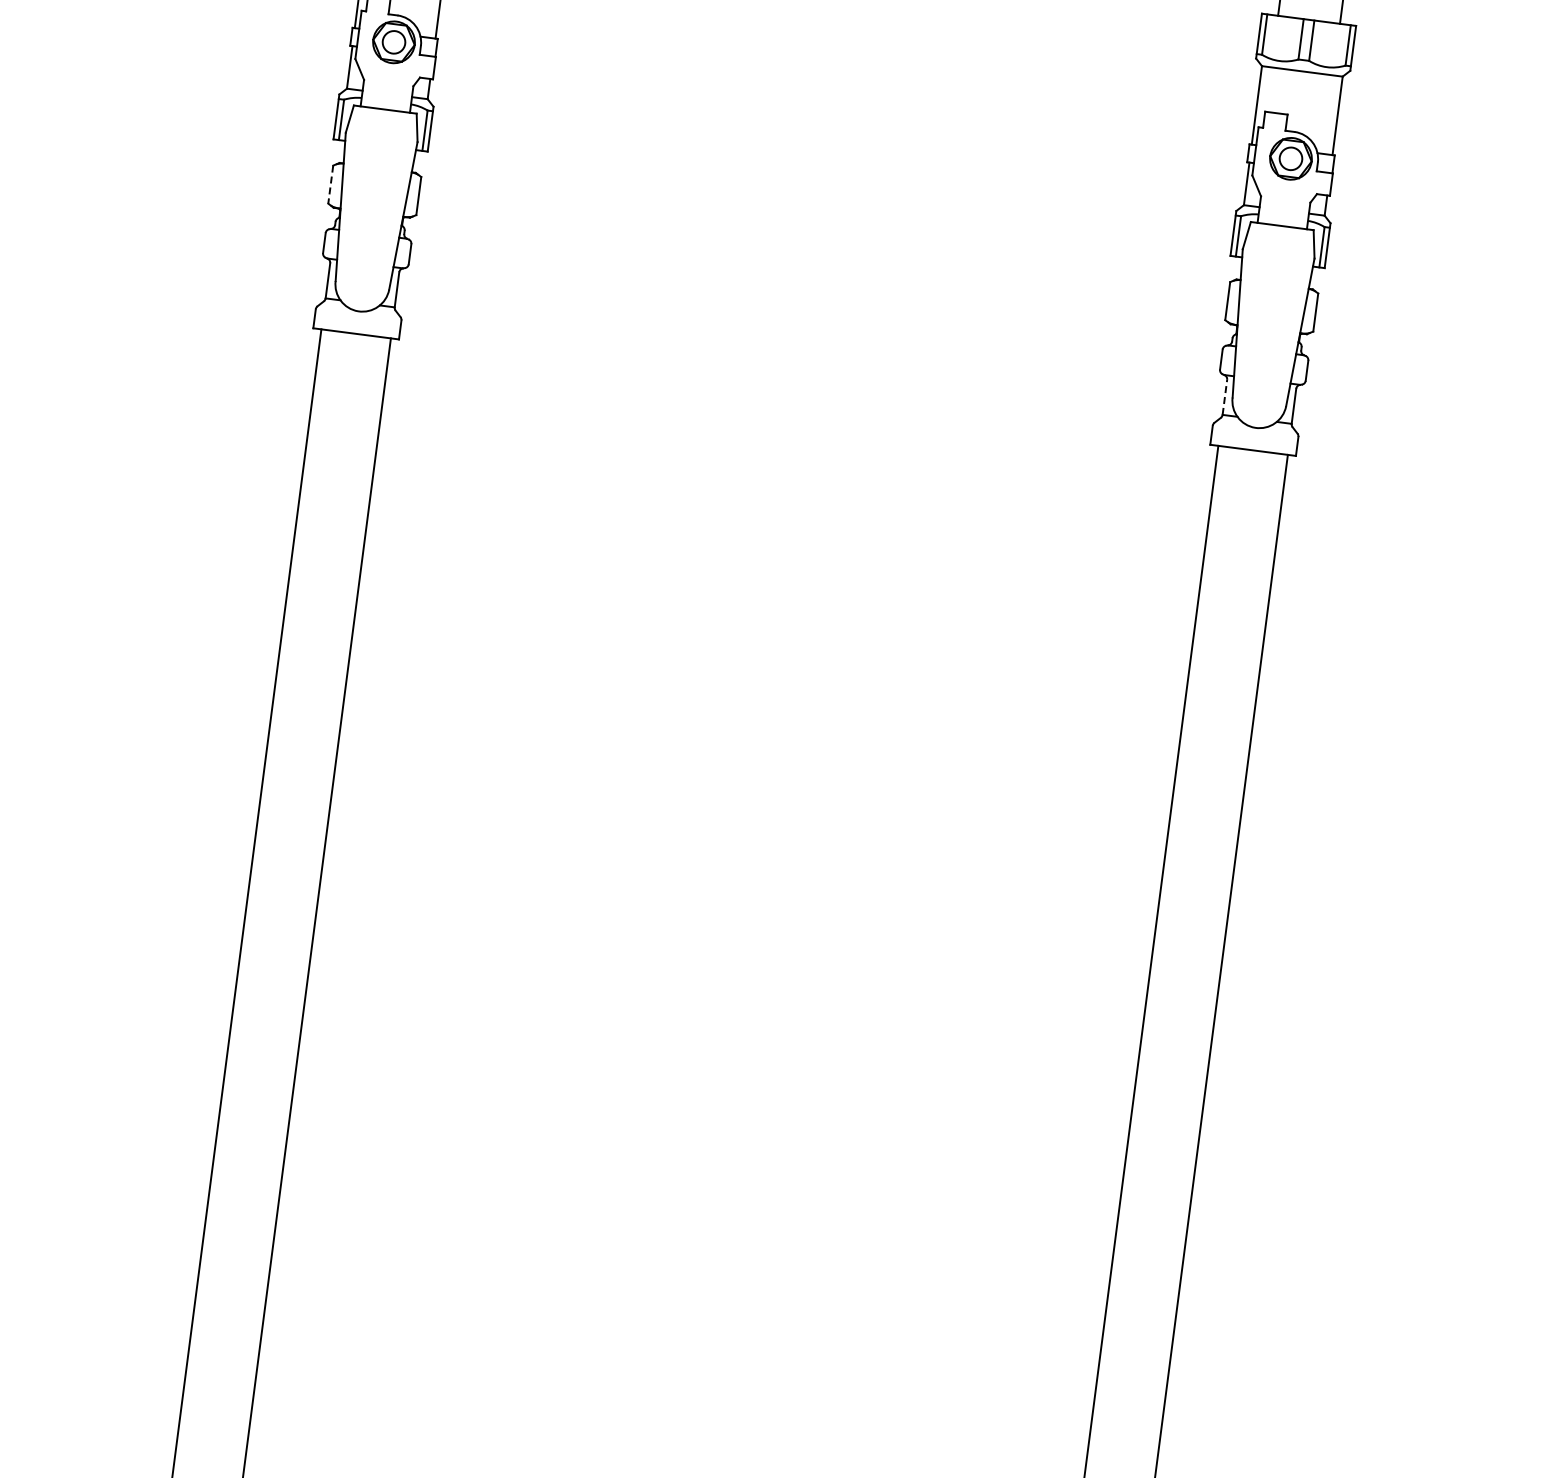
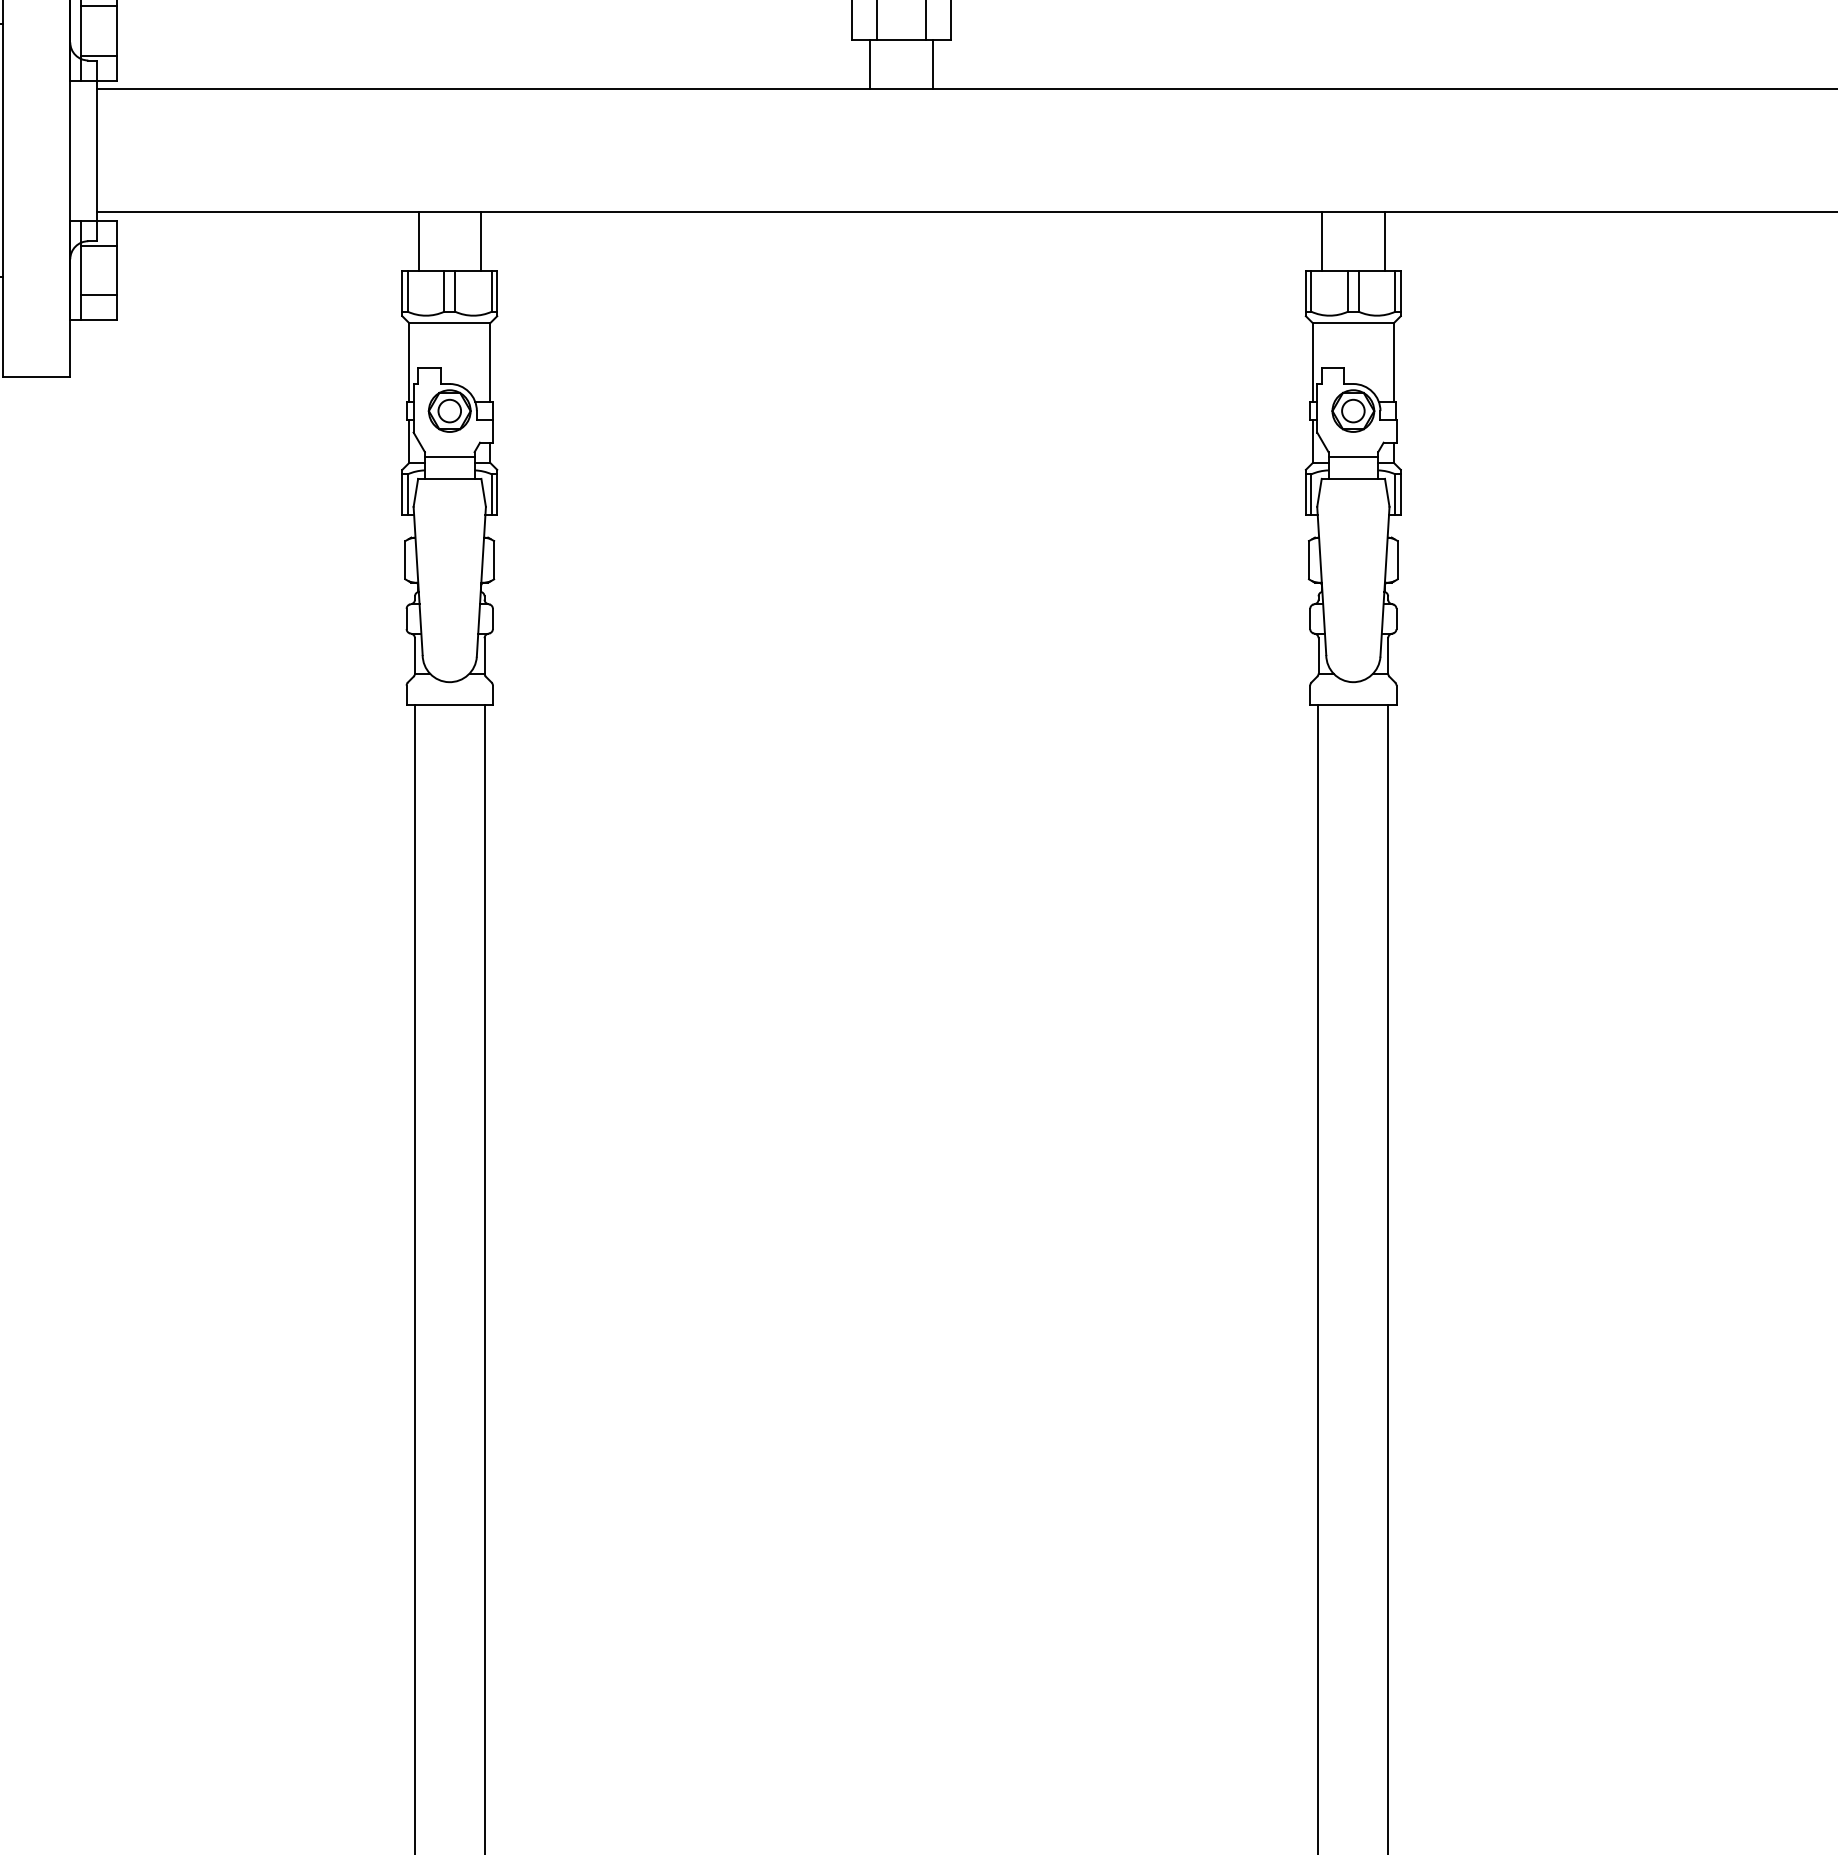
line: (387, 88) -> (449, 457), added
line: (330, 184) -> (405, 560), dashed -> solid
line: (1285, 204) -> (1353, 457), added
line: (1224, 396) -> (1318, 655), dashed -> solid

